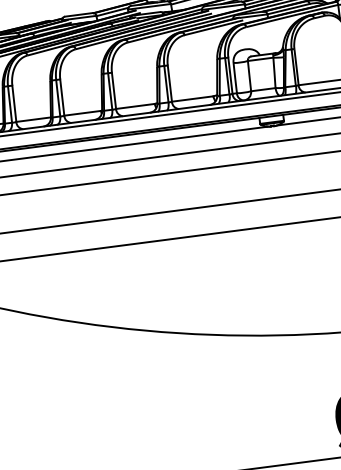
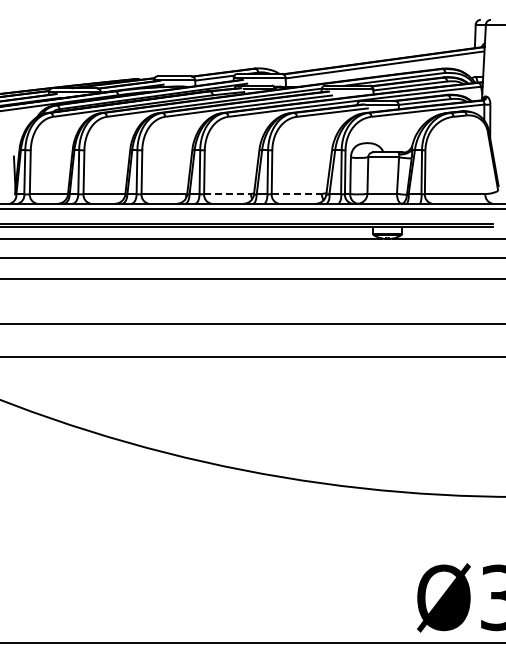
line: (193, 99) -> (297, 194), solid -> dashed
line: (136, 106) -> (228, 194), solid -> dashed

